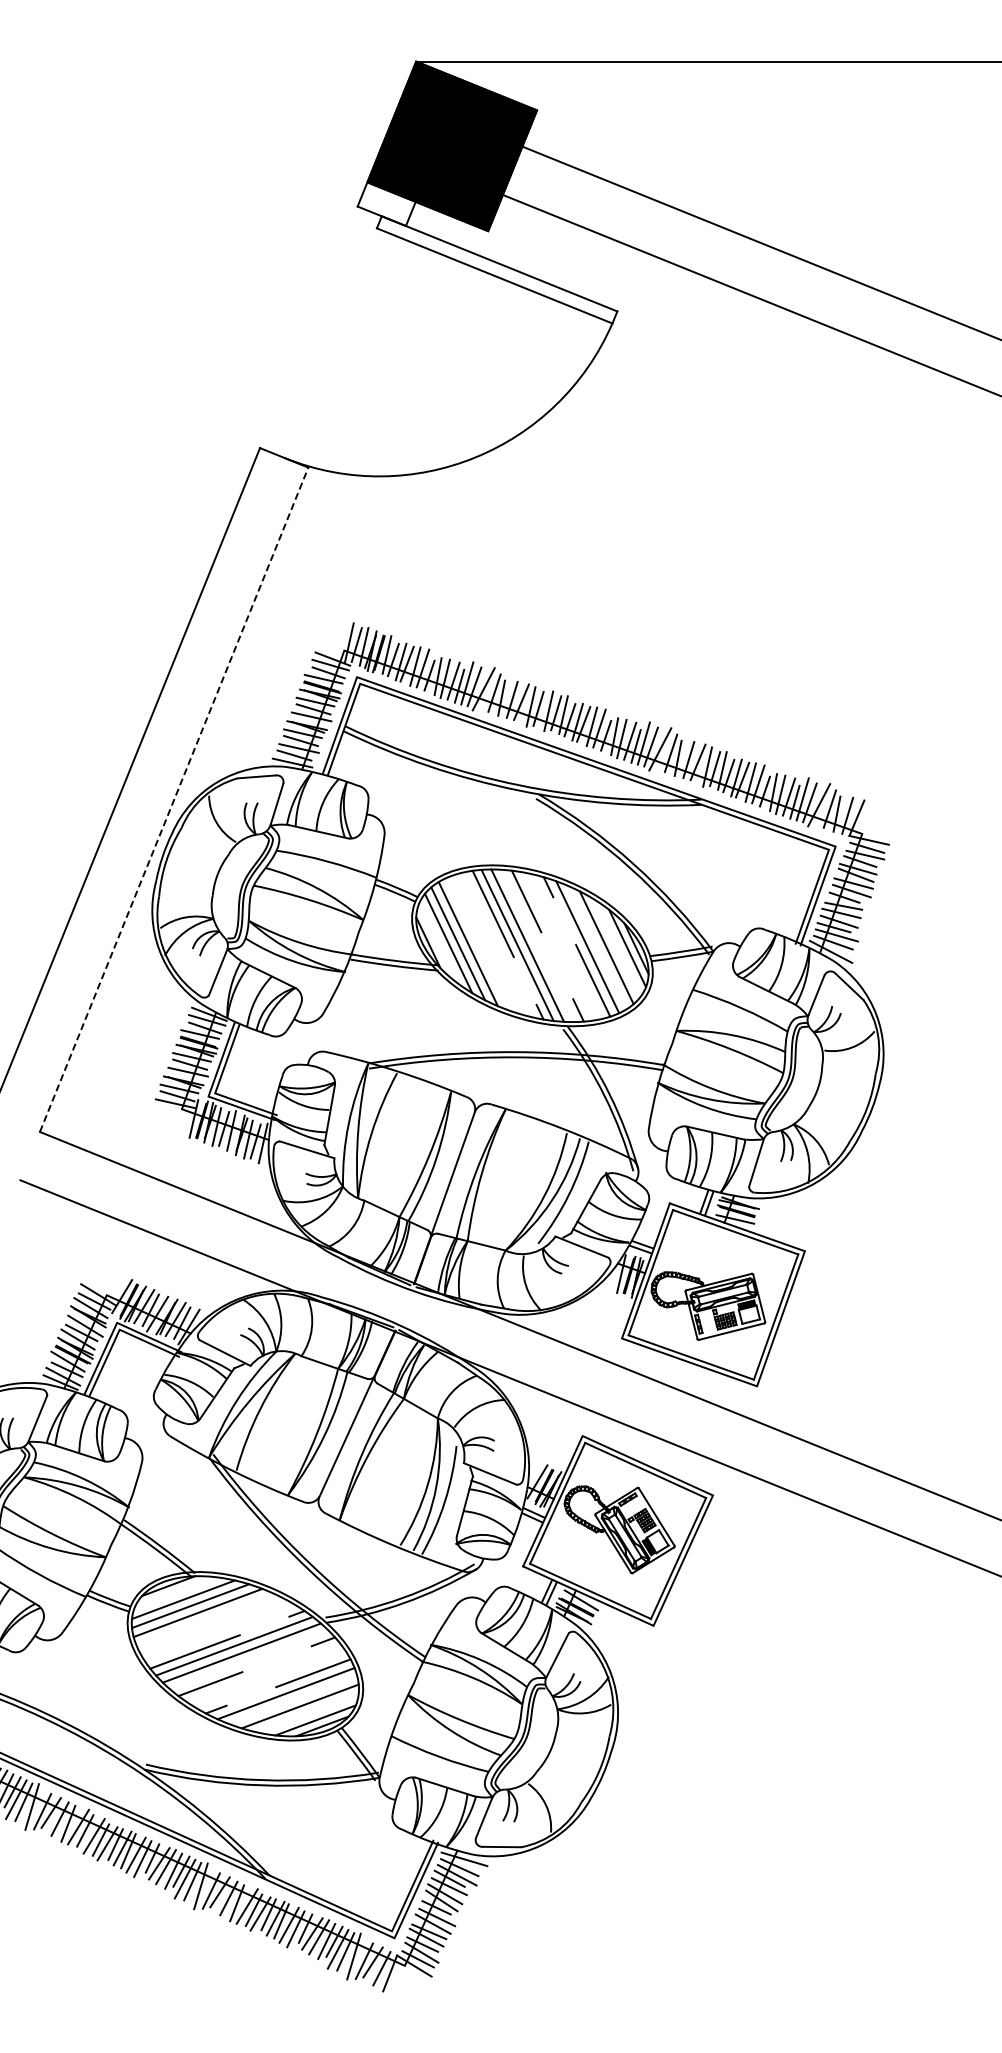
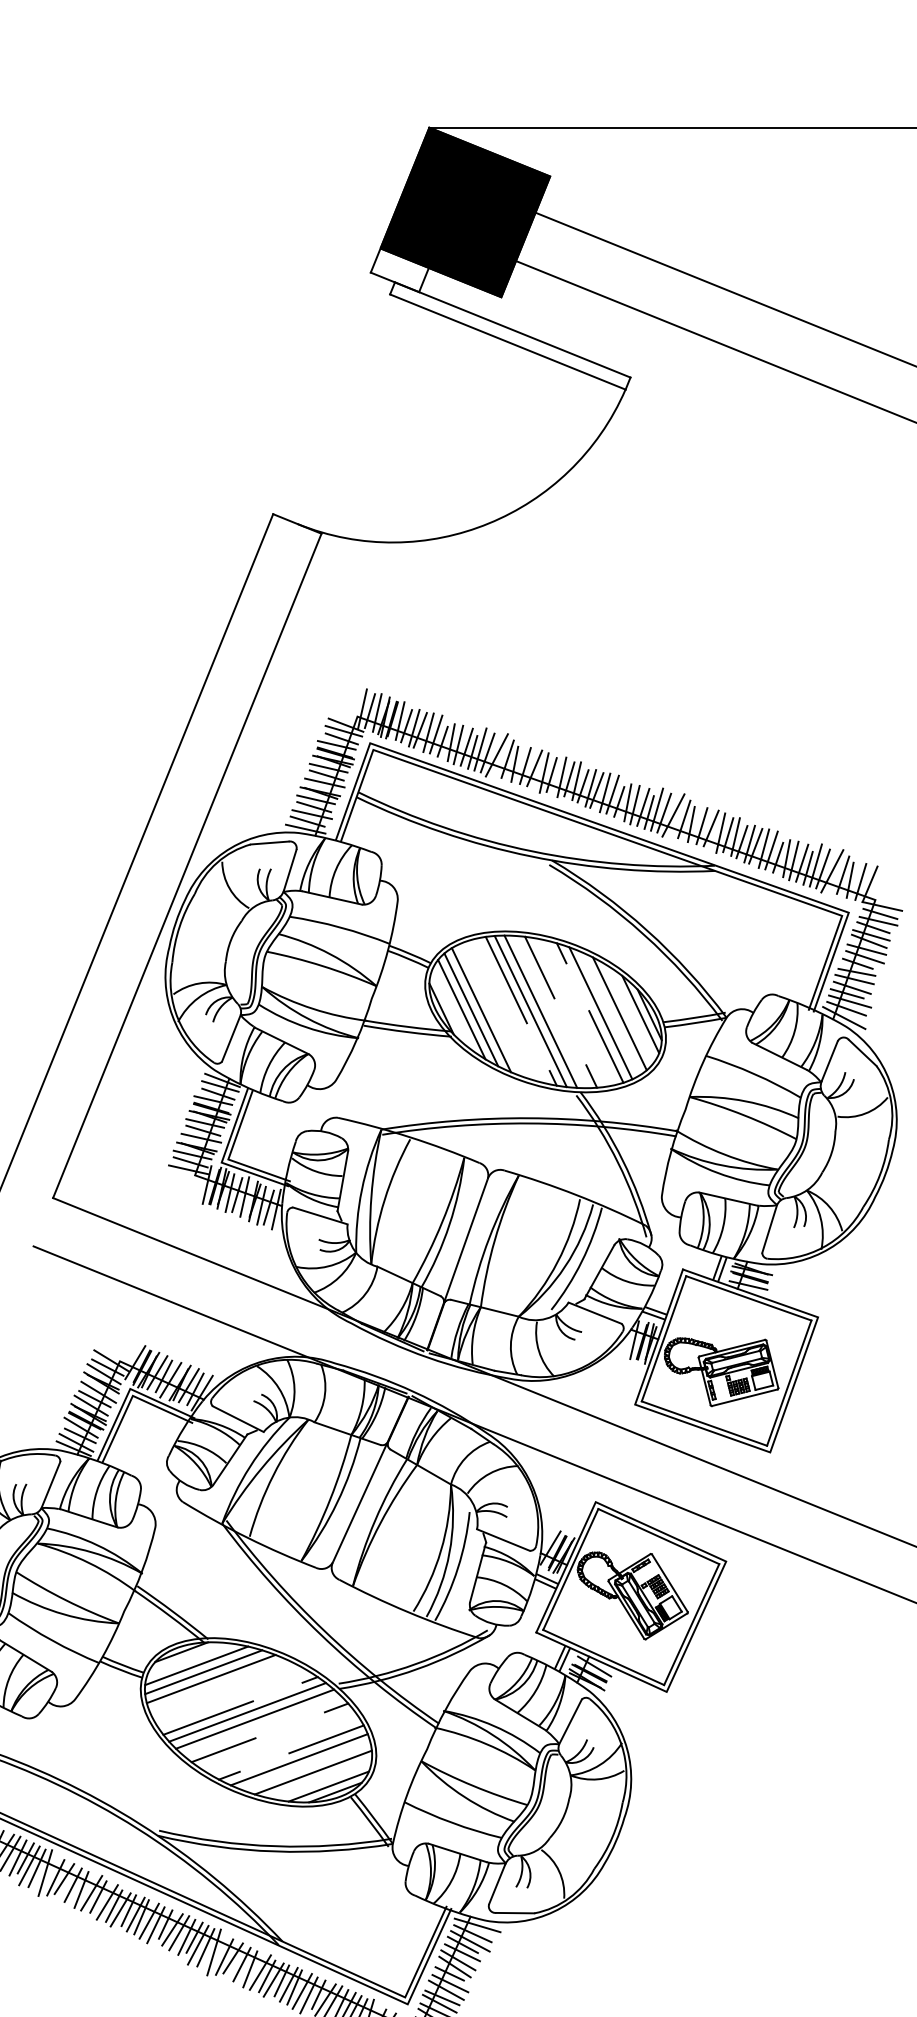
line: (174, 799) -> (187, 865), dashed -> solid

